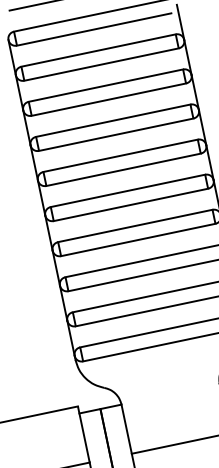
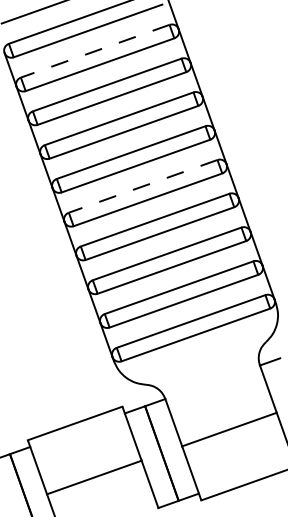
line: (98, 50) -> (95, 51), solid -> dashed
line: (128, 191) -> (143, 186), solid -> dashed

